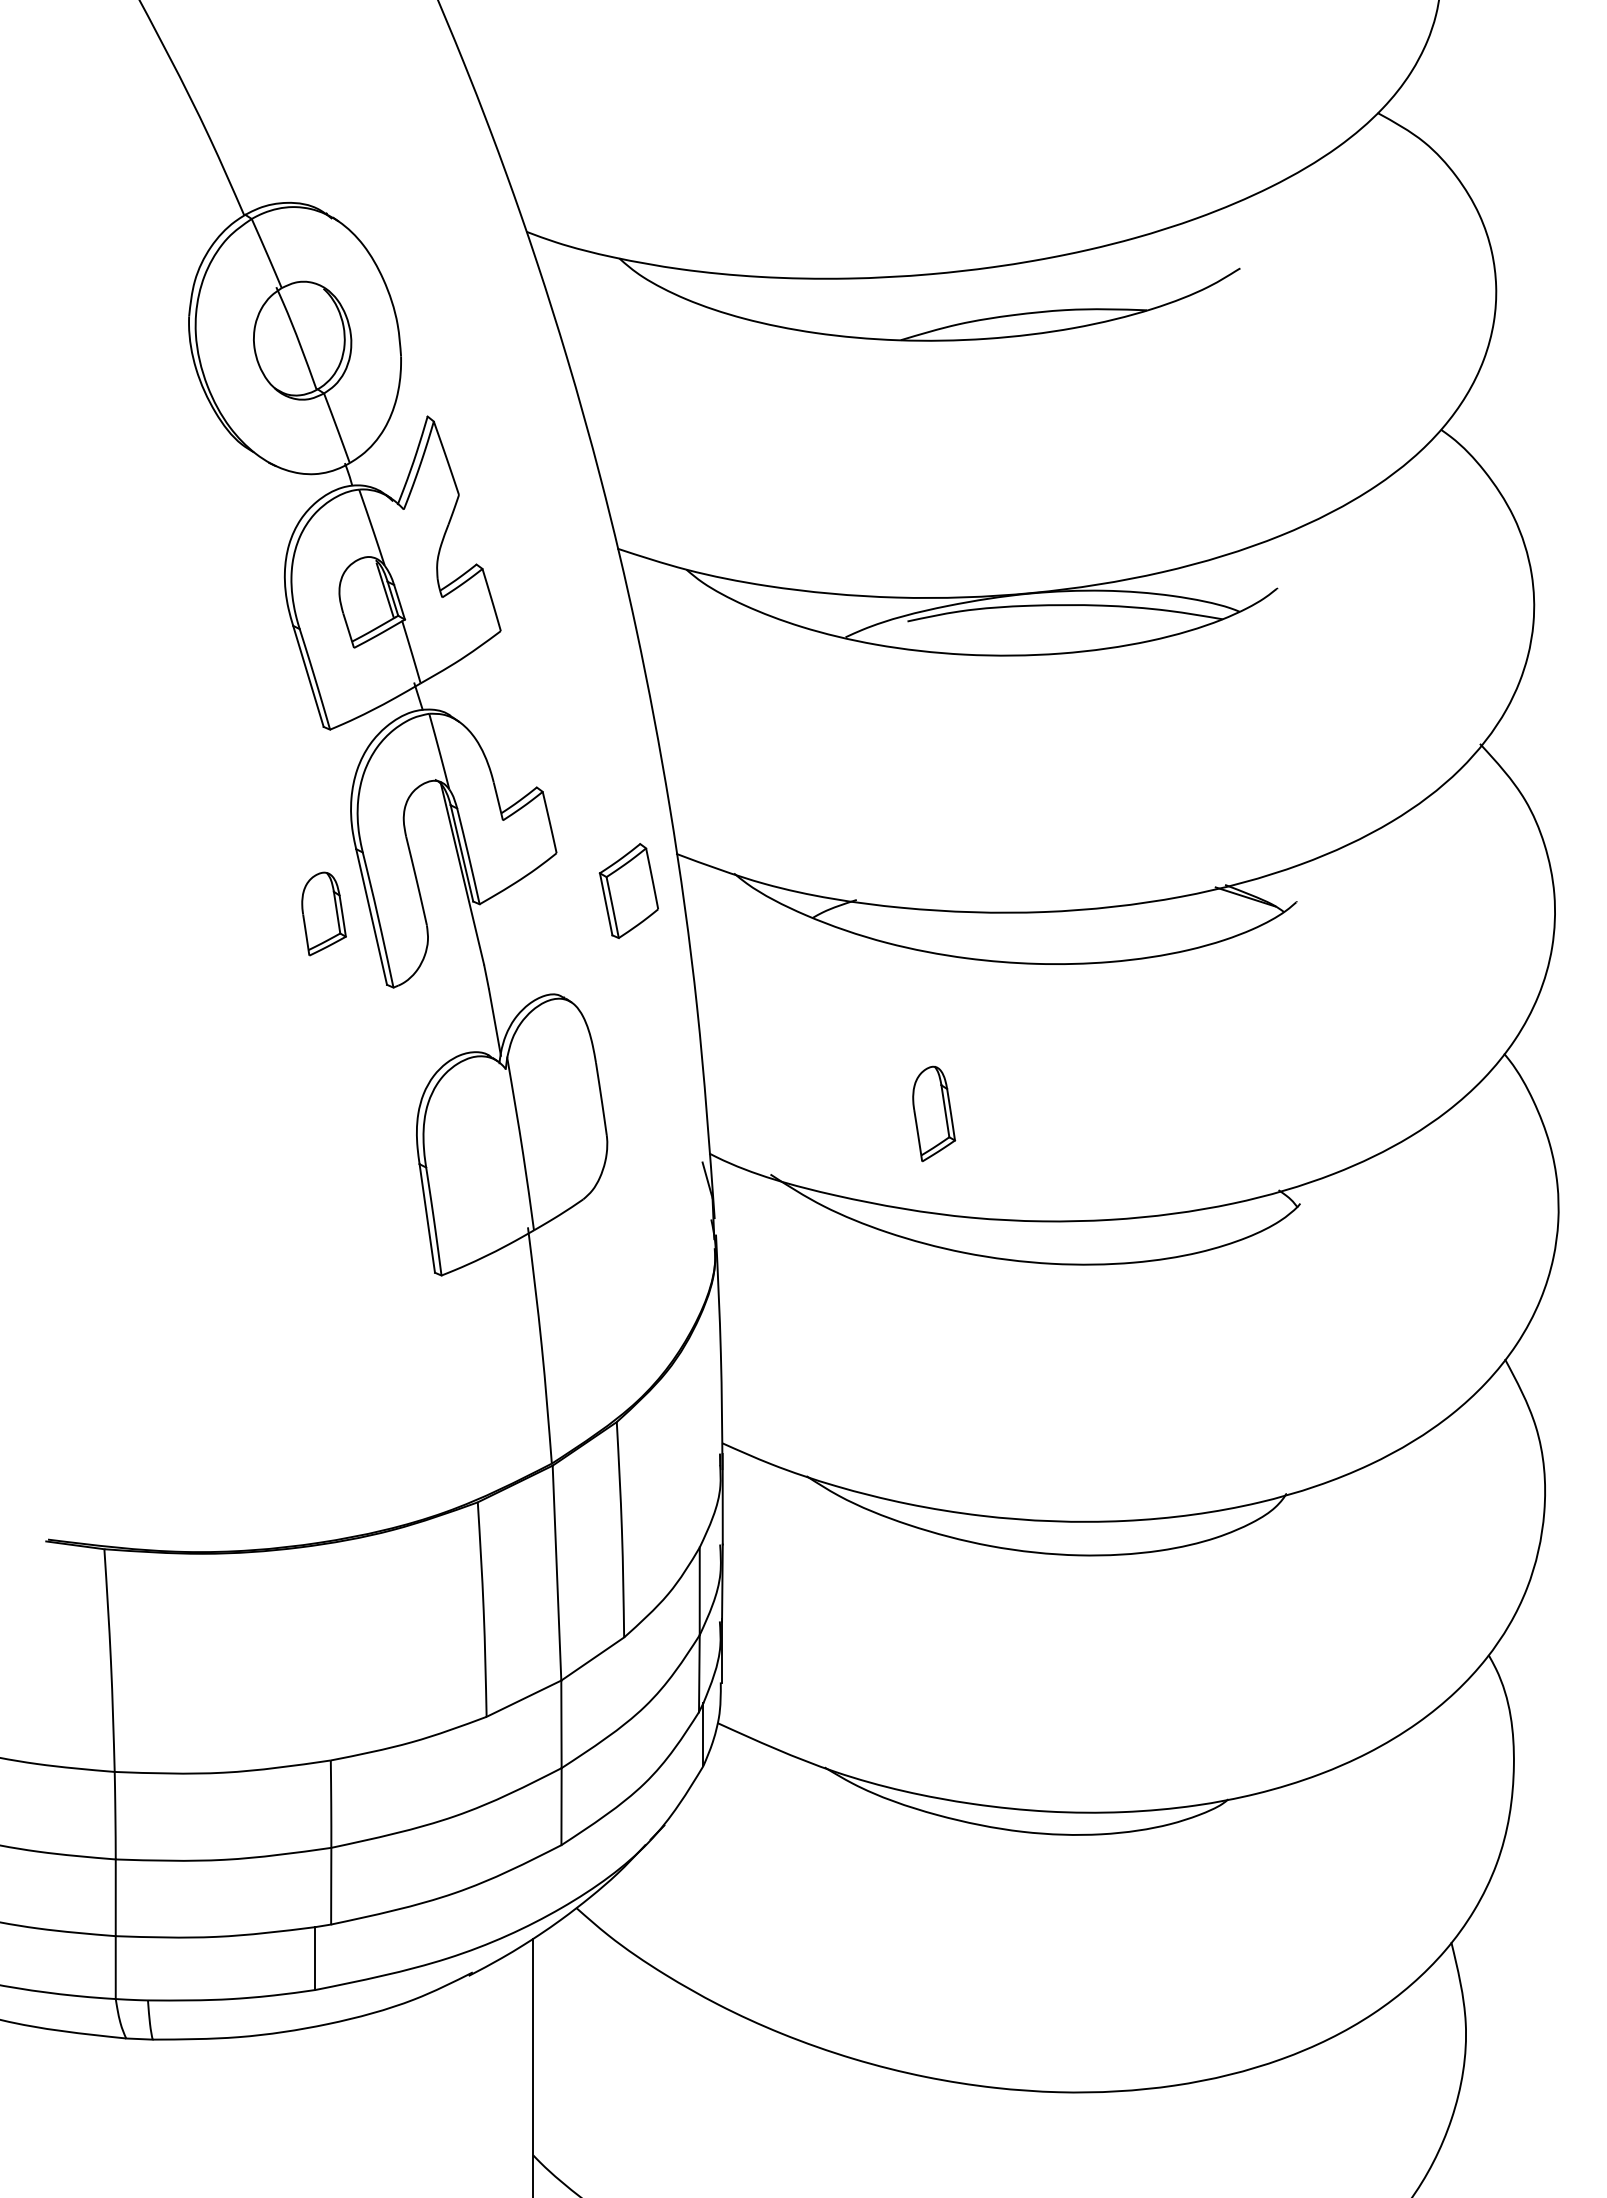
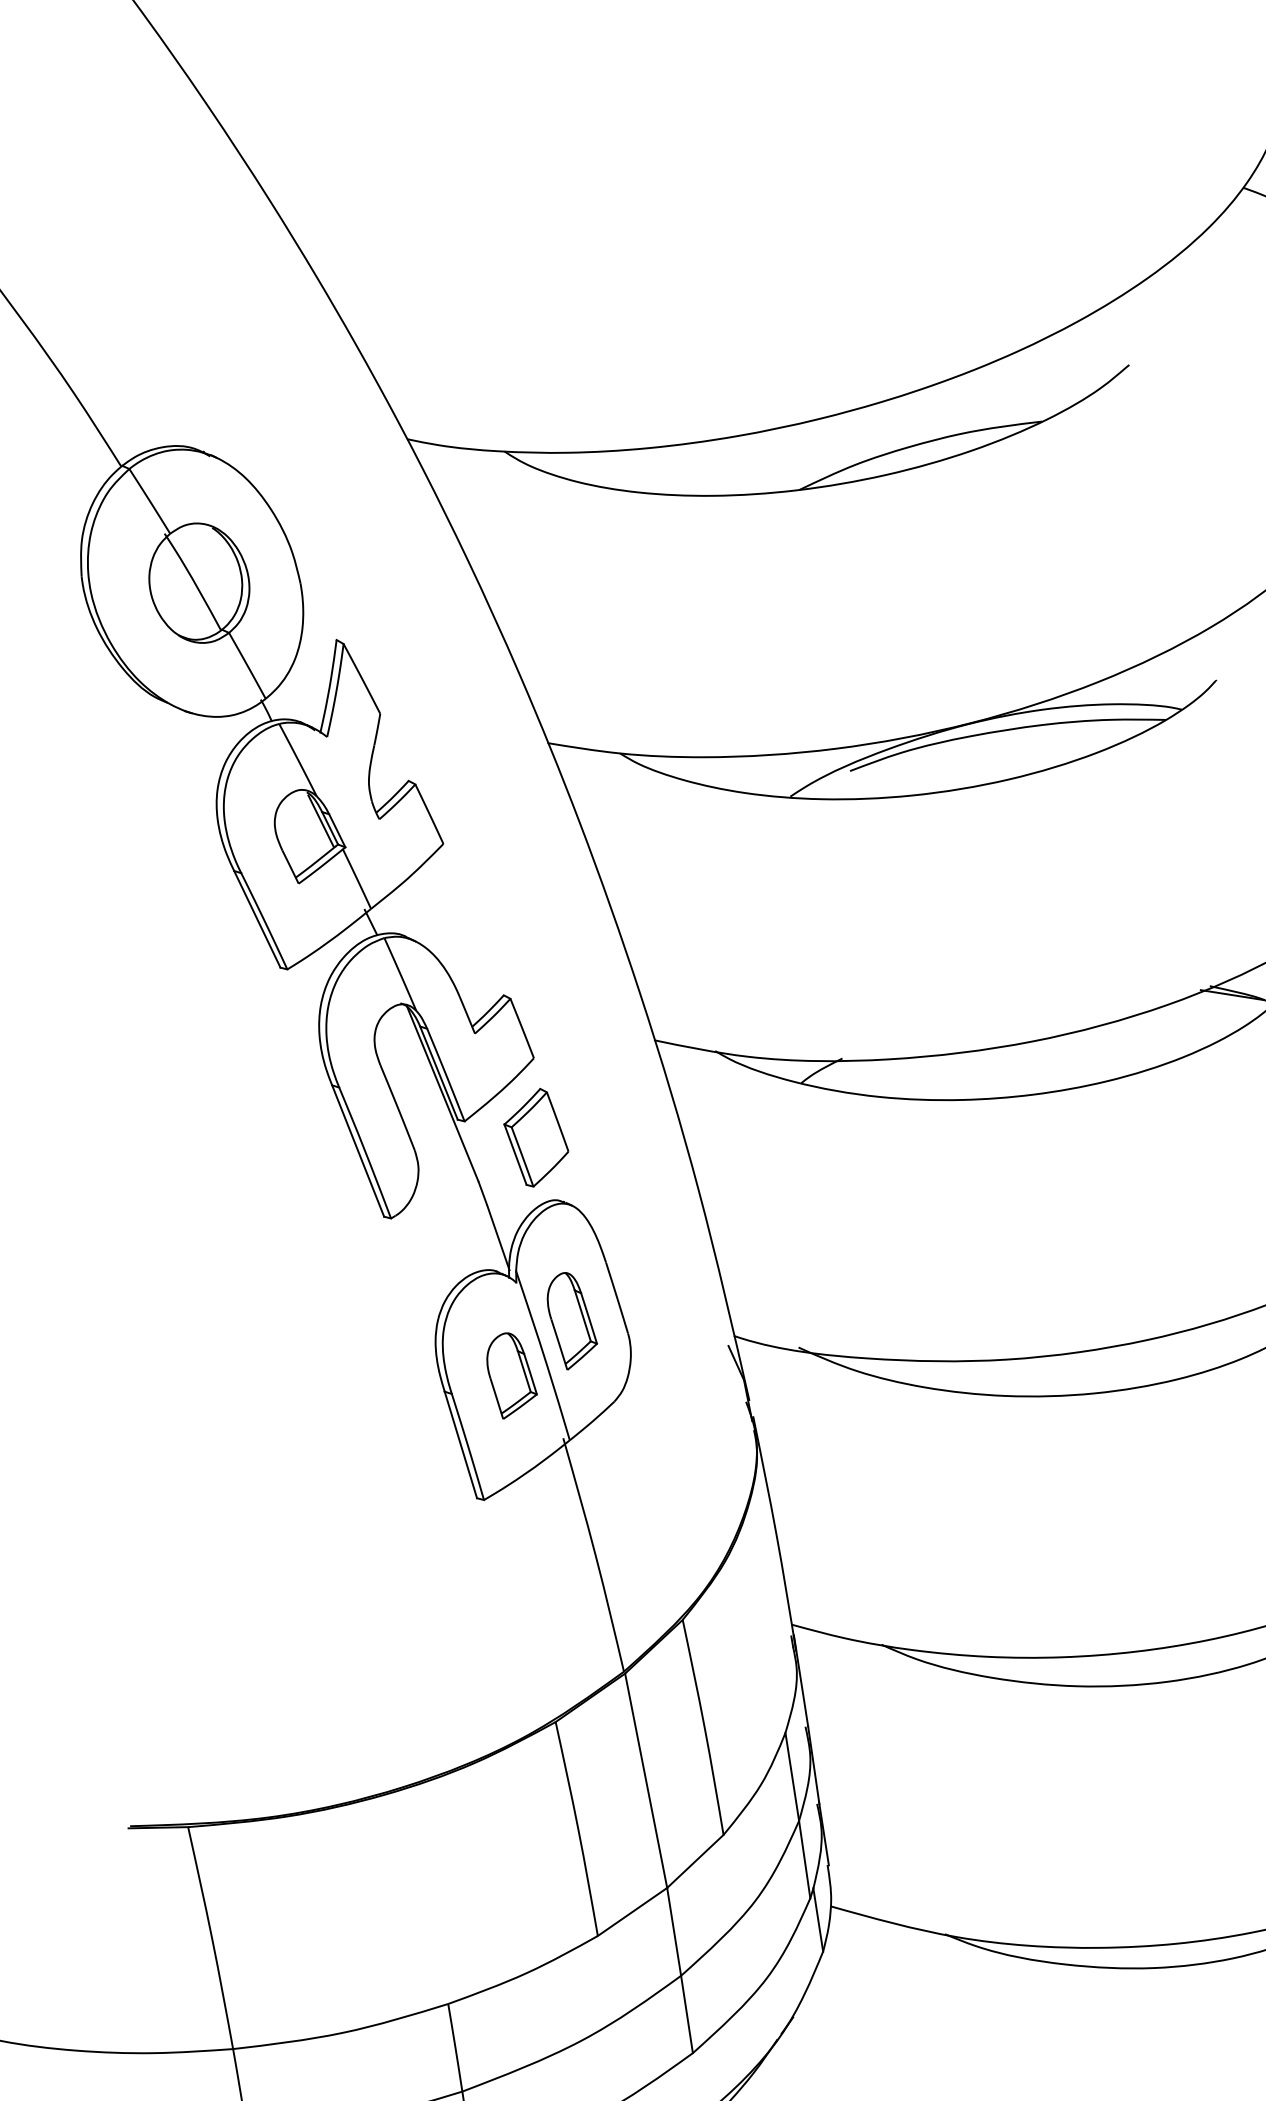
part: (628, 890) -> (535, 1137), moved
part: (323, 913) -> (510, 1374), moved
part: (934, 1113) -> (572, 1319), moved

